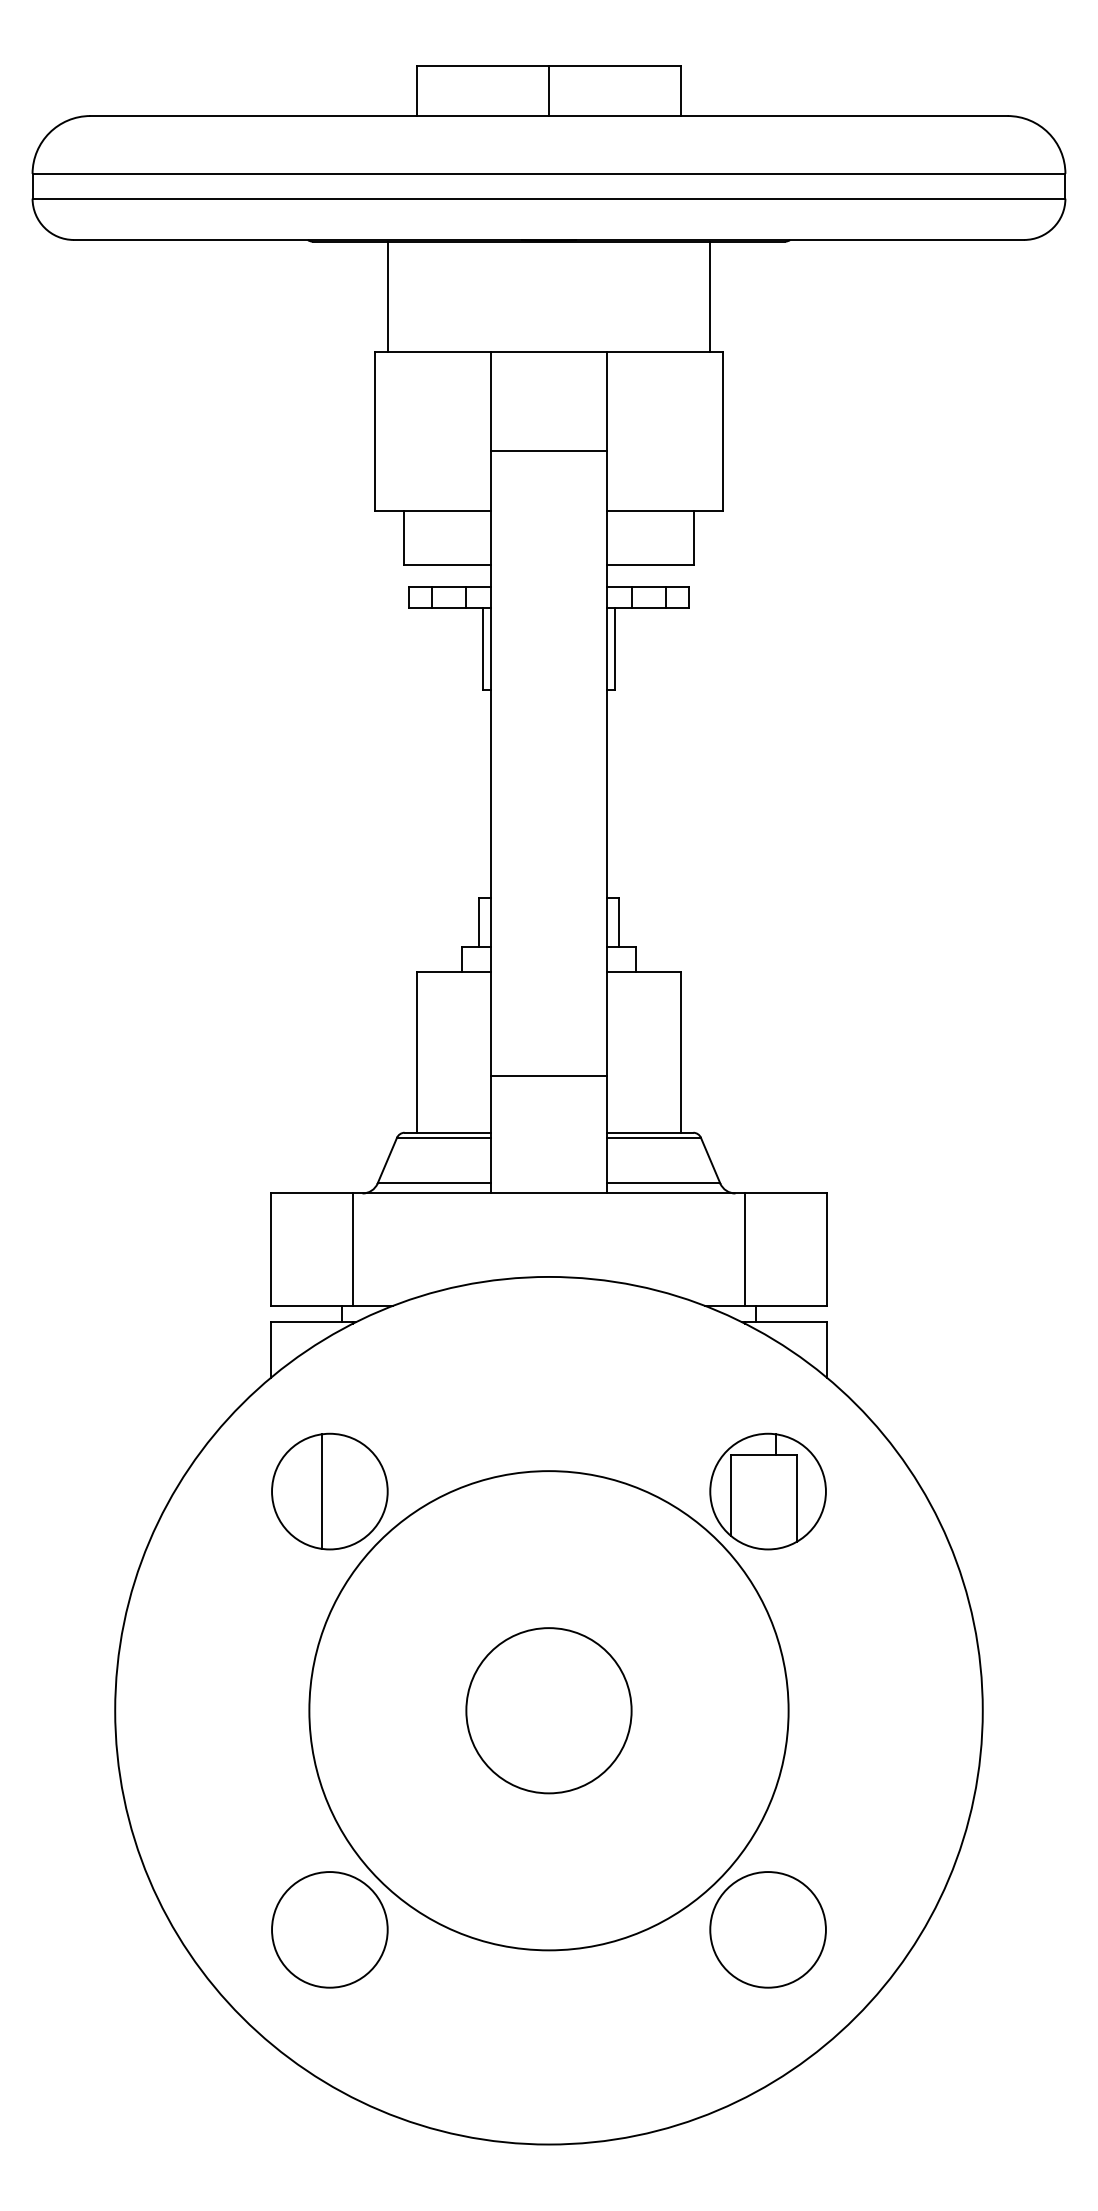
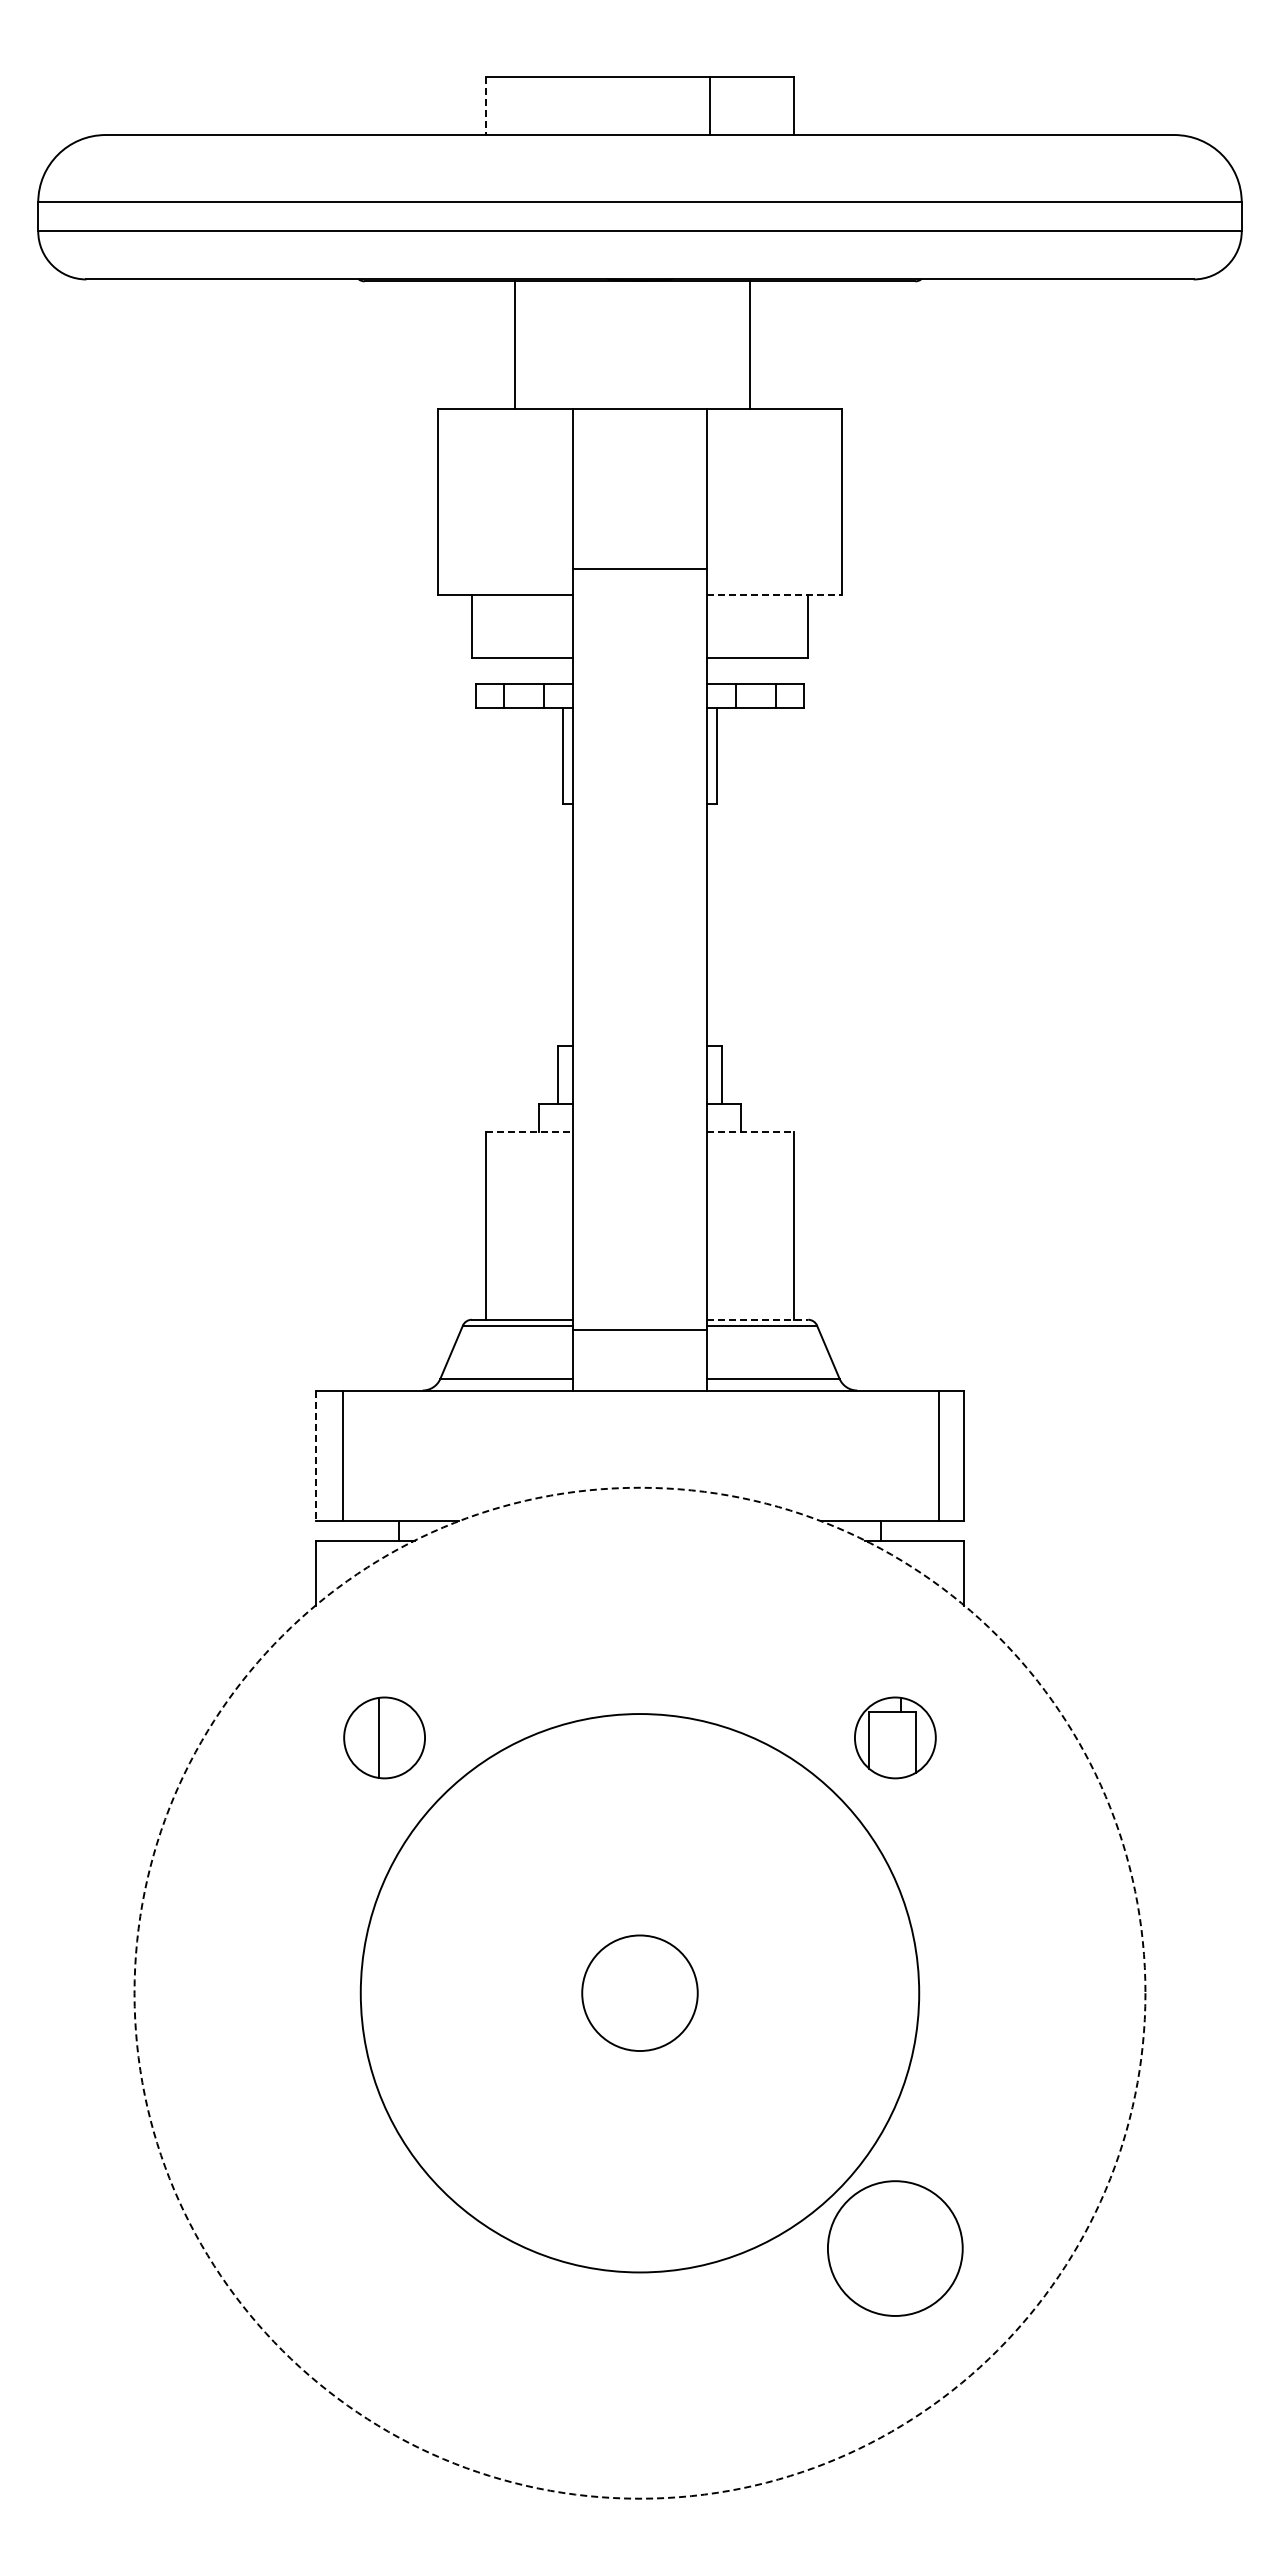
line: (416, 91) -> (485, 106), solid -> dashed
line: (549, 91) -> (710, 106), moved
line: (388, 296) -> (515, 345), moved
line: (709, 296) -> (749, 345), moved
line: (548, 450) -> (639, 568), moved
line: (665, 511) -> (775, 595), solid -> dashed
line: (454, 972) -> (529, 1132), solid -> dashed
line: (644, 972) -> (751, 1132), solid -> dashed
line: (548, 1076) -> (639, 1330), moved
line: (650, 1132) -> (758, 1319), solid -> dashed
line: (352, 1249) -> (342, 1455), moved
line: (745, 1249) -> (939, 1455), moved
line: (270, 1250) -> (315, 1456), solid -> dashed
part: (329, 1491) -> (384, 1737), size x0.6
part: (768, 1491) -> (895, 1737), size x0.6
circle: (548, 1710) -> (639, 1992), size x0.6
circle: (548, 1710) -> (639, 1992), solid -> dashed
circle: (329, 1929) -> (384, 2248), removed

